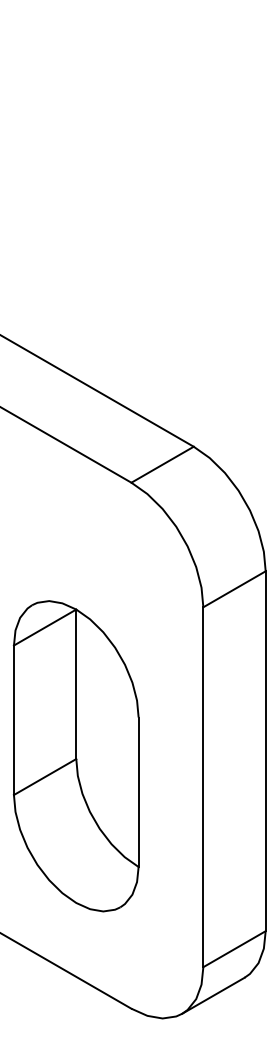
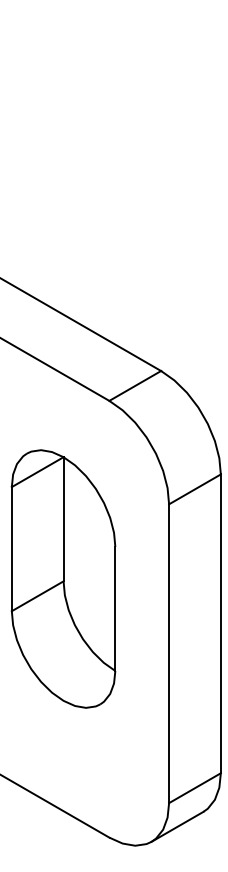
part: (75, 756) -> (62, 579), moved

